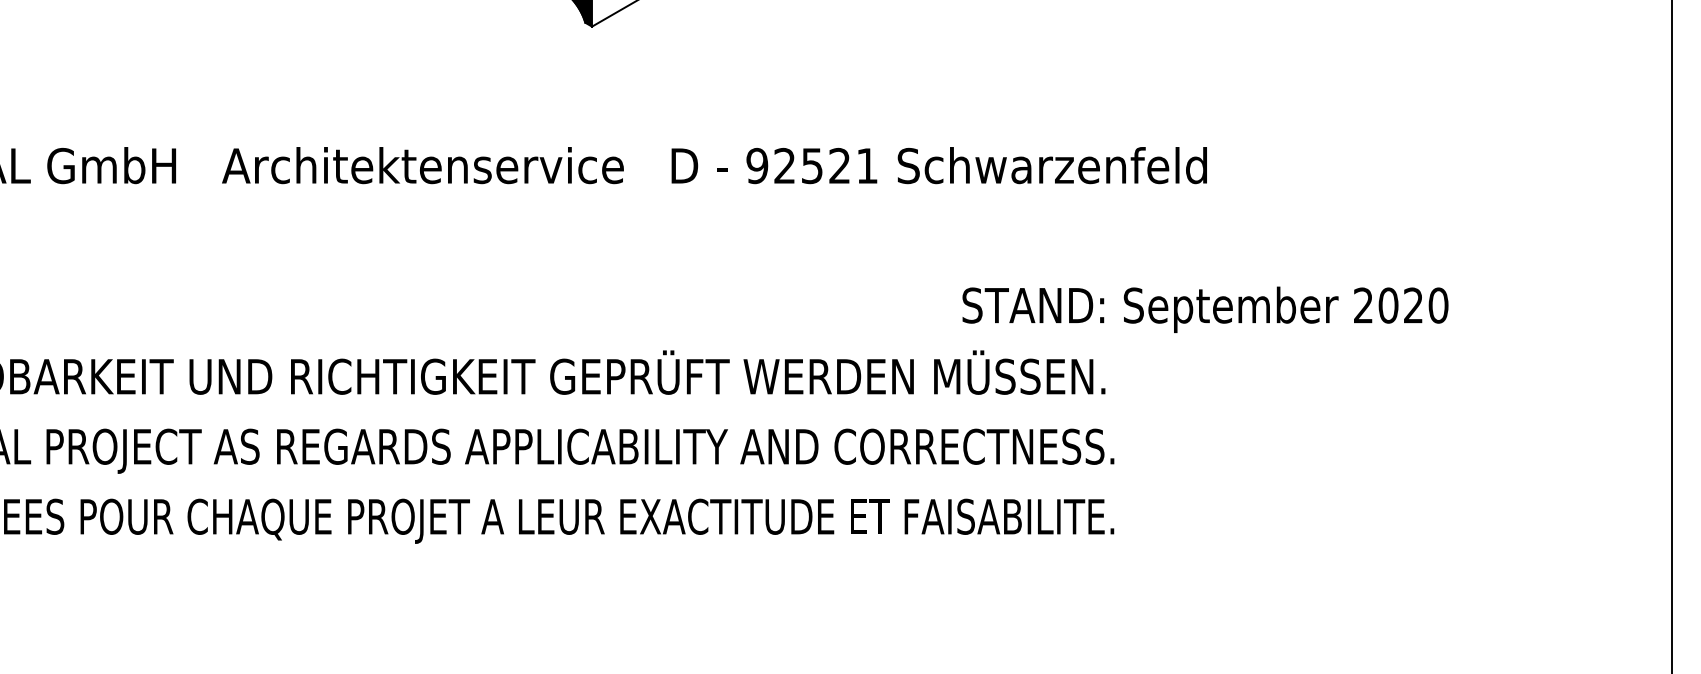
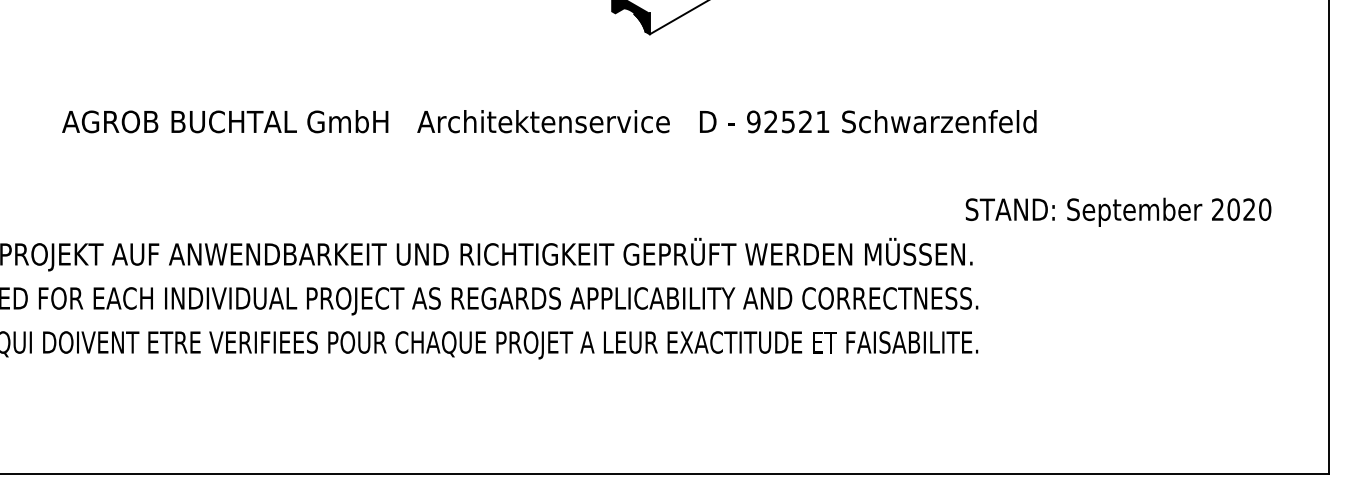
text: (1205, 308) -> (1118, 211), moved

